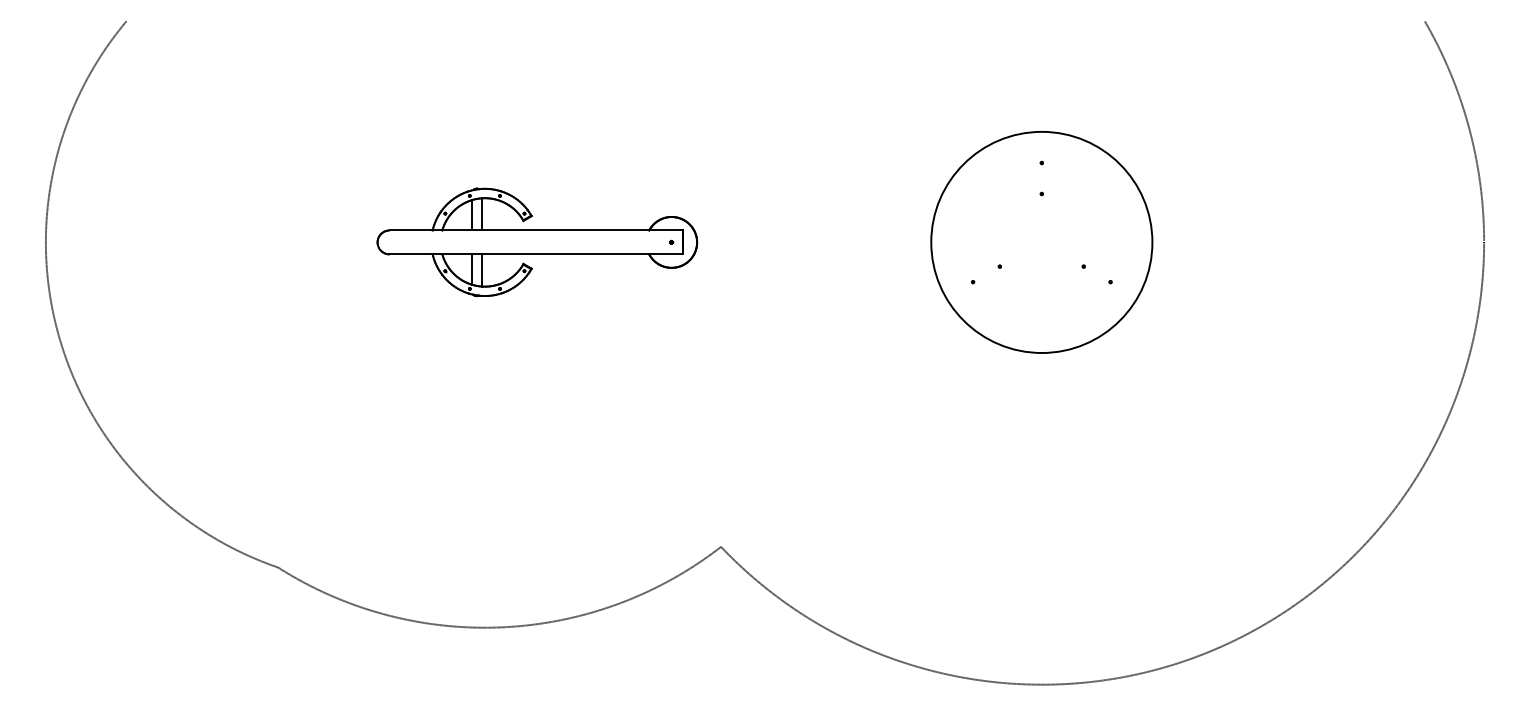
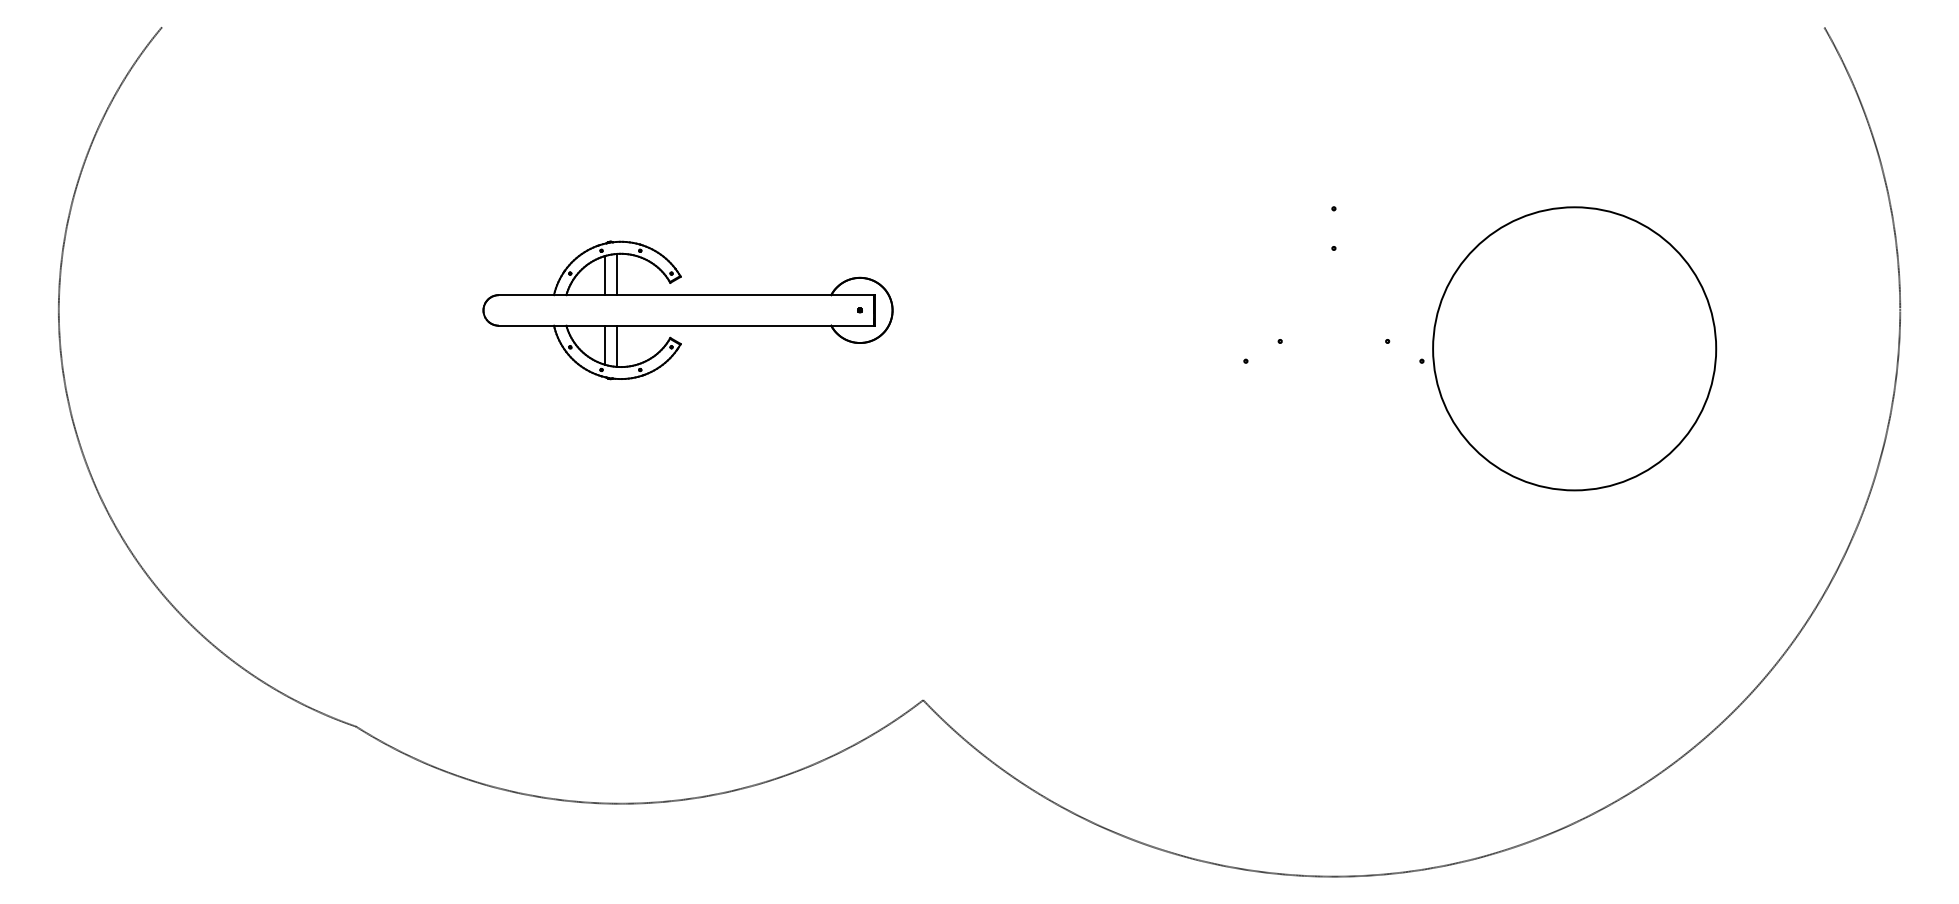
circle: (1041, 242) -> (1574, 348), moved

